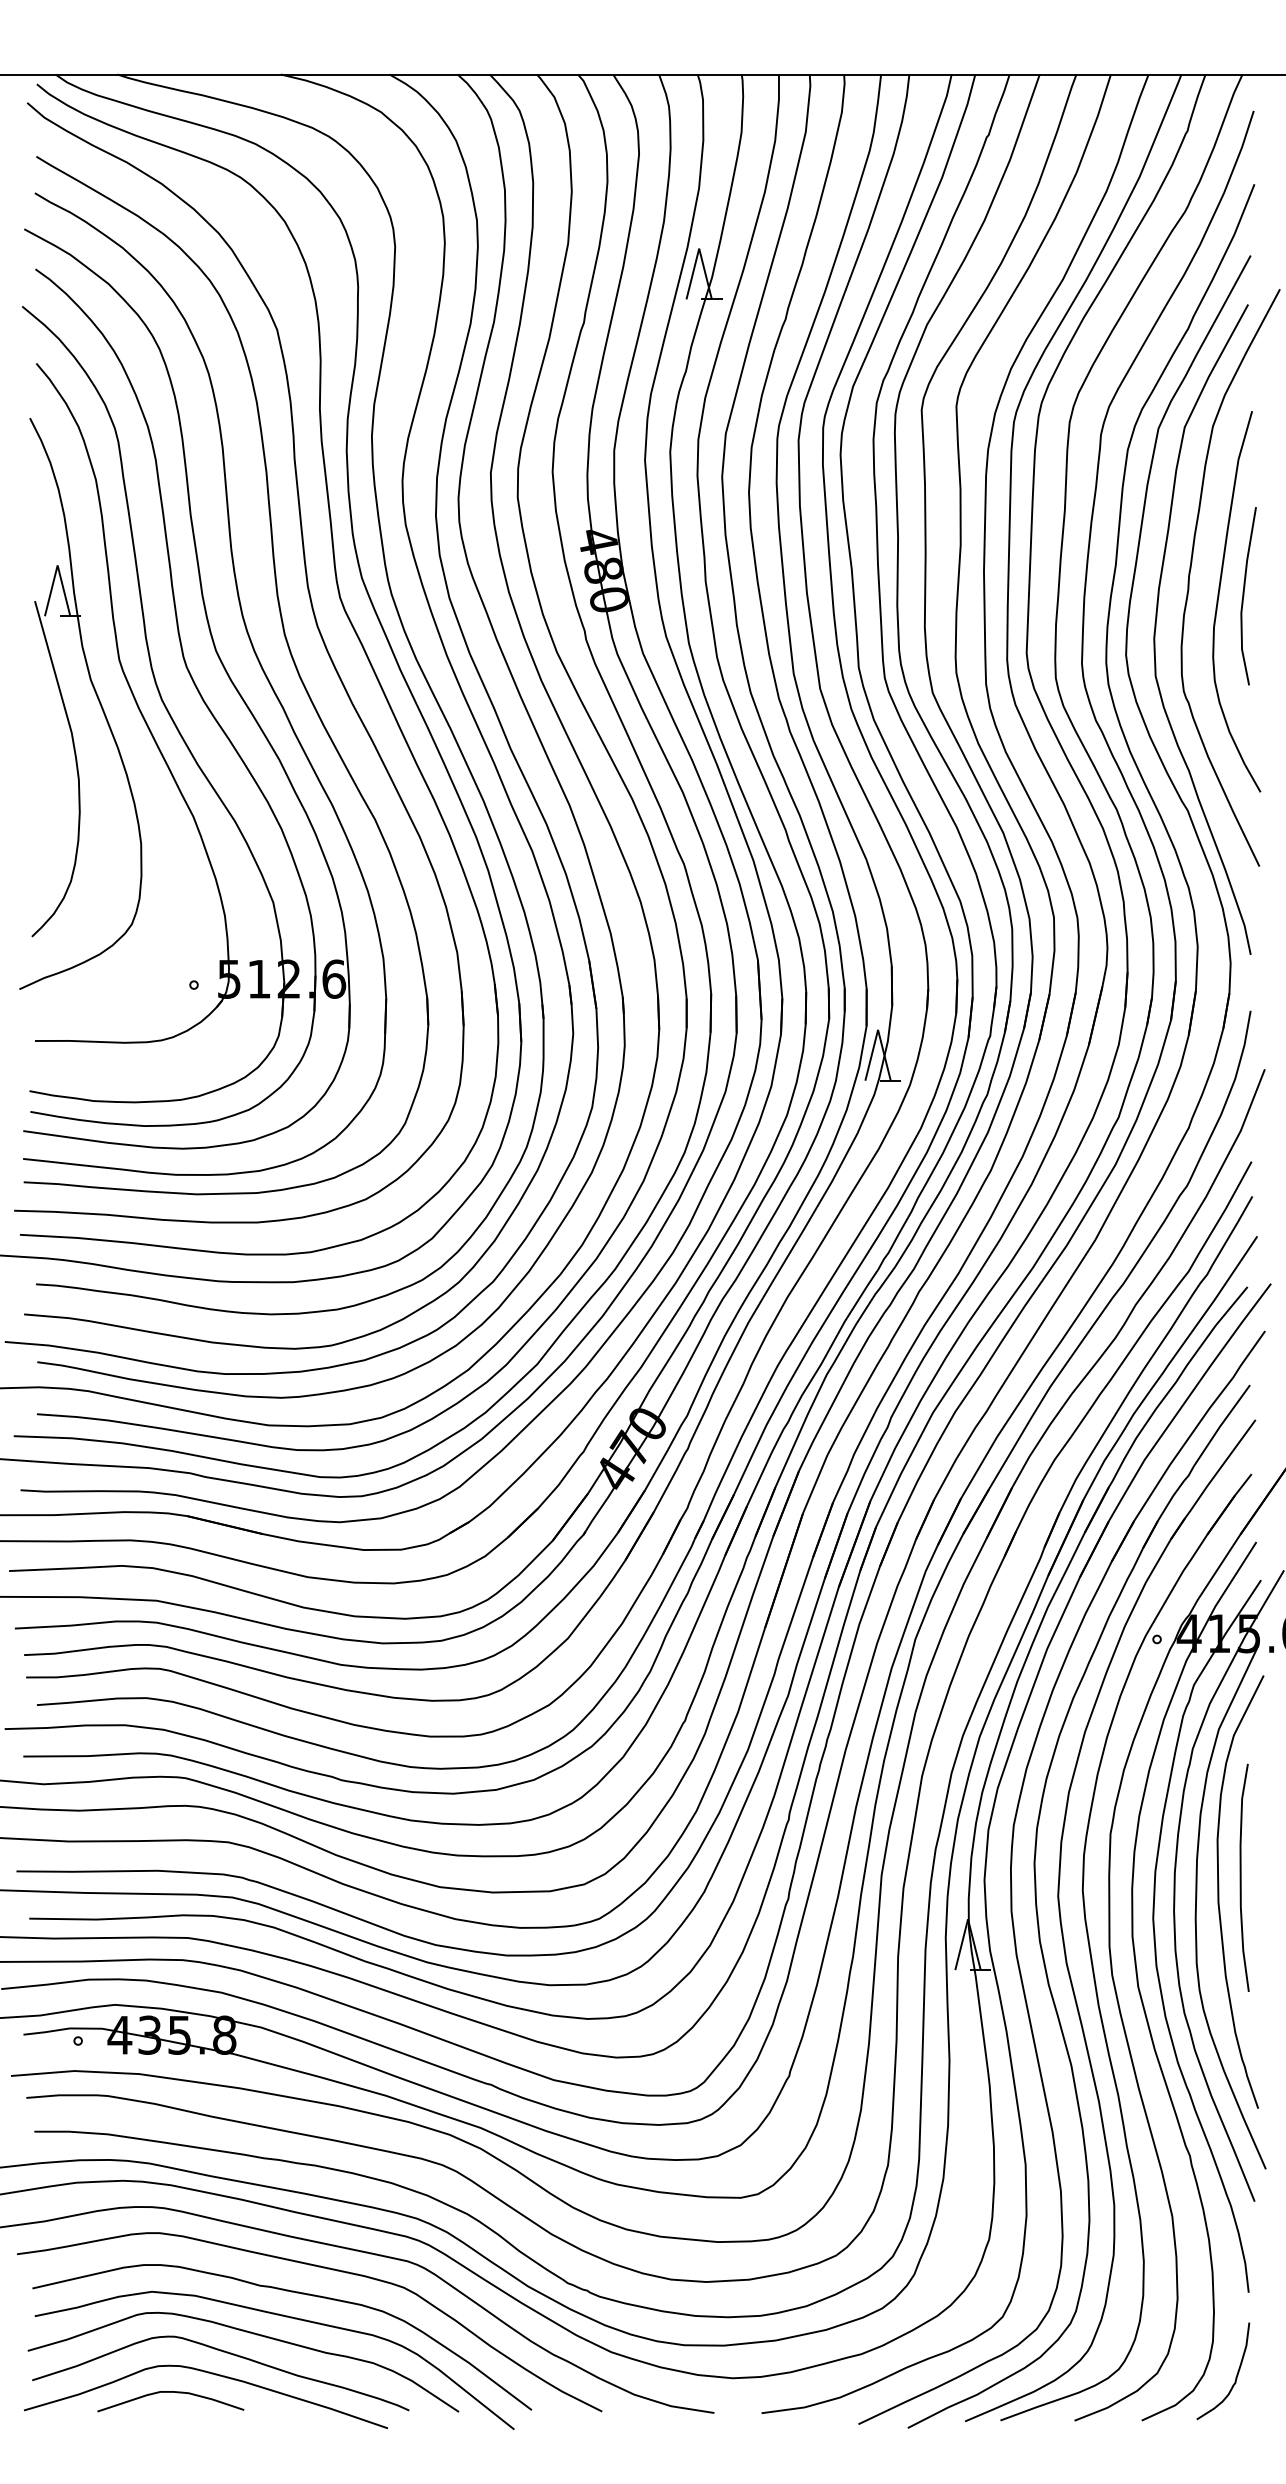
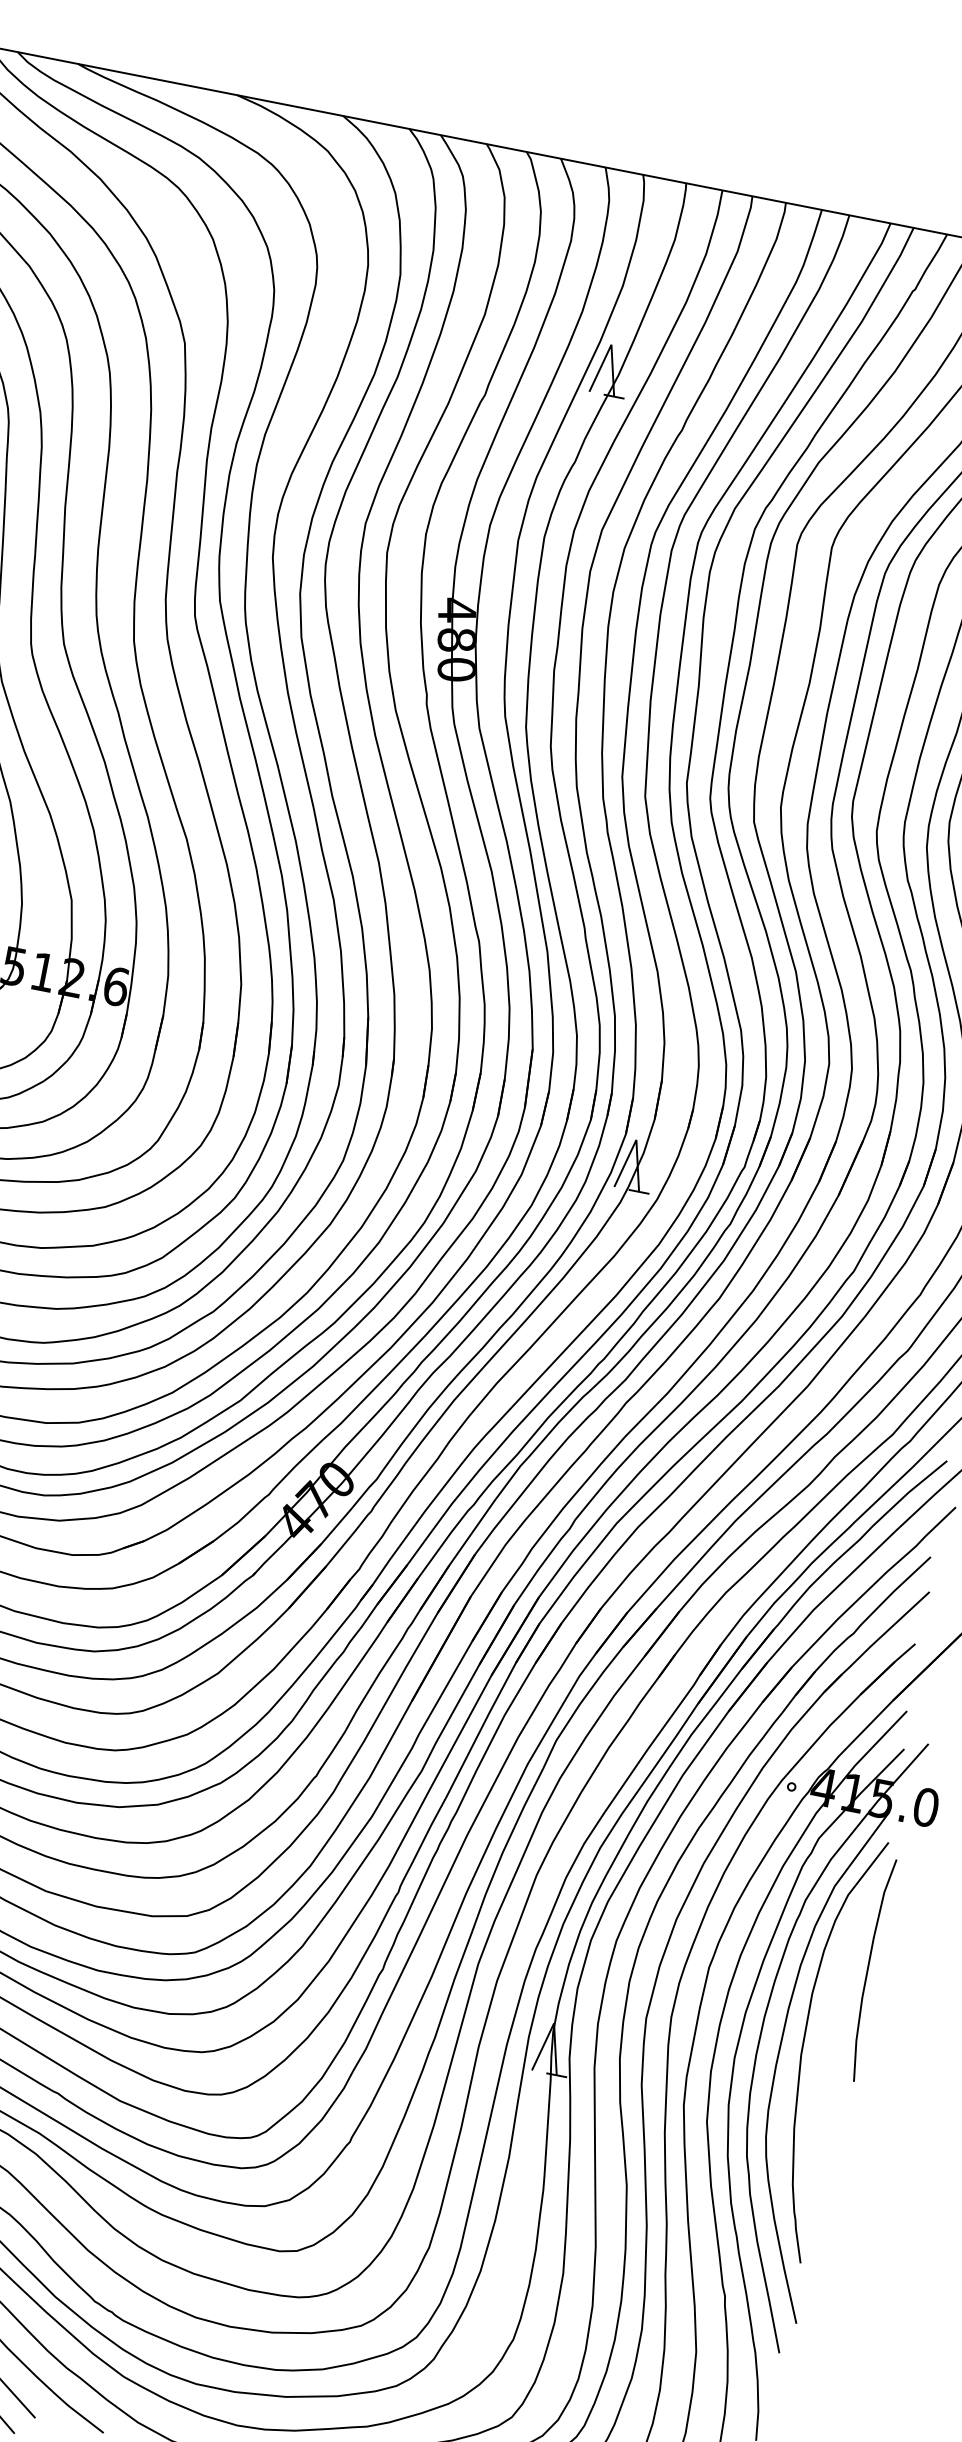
curve: (1241, 1877) -> (868, 1969), moved

